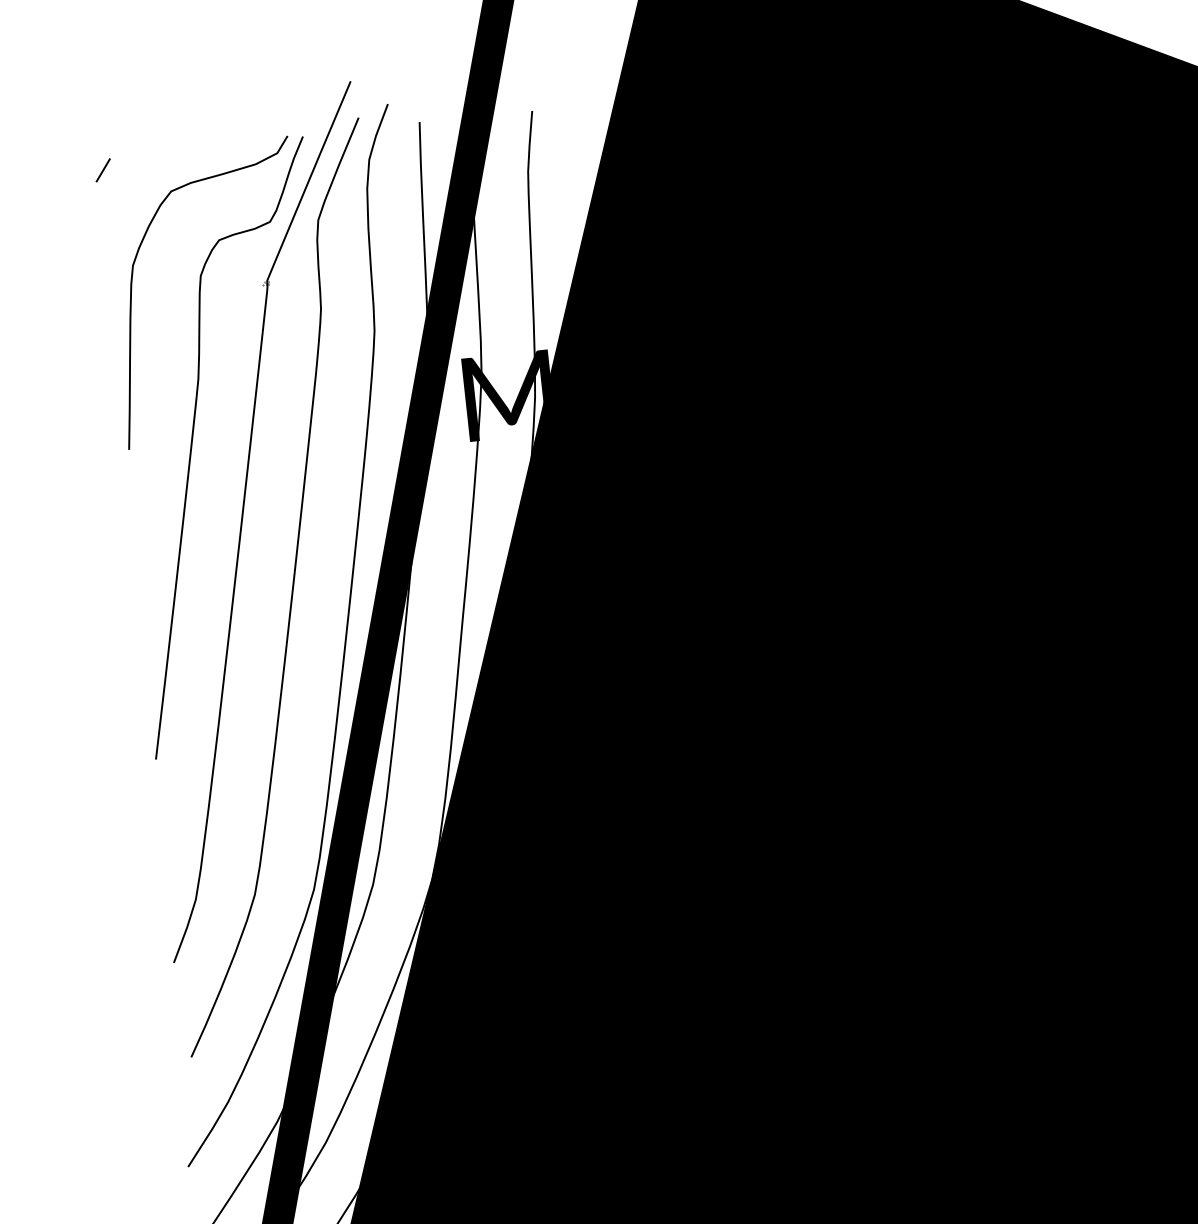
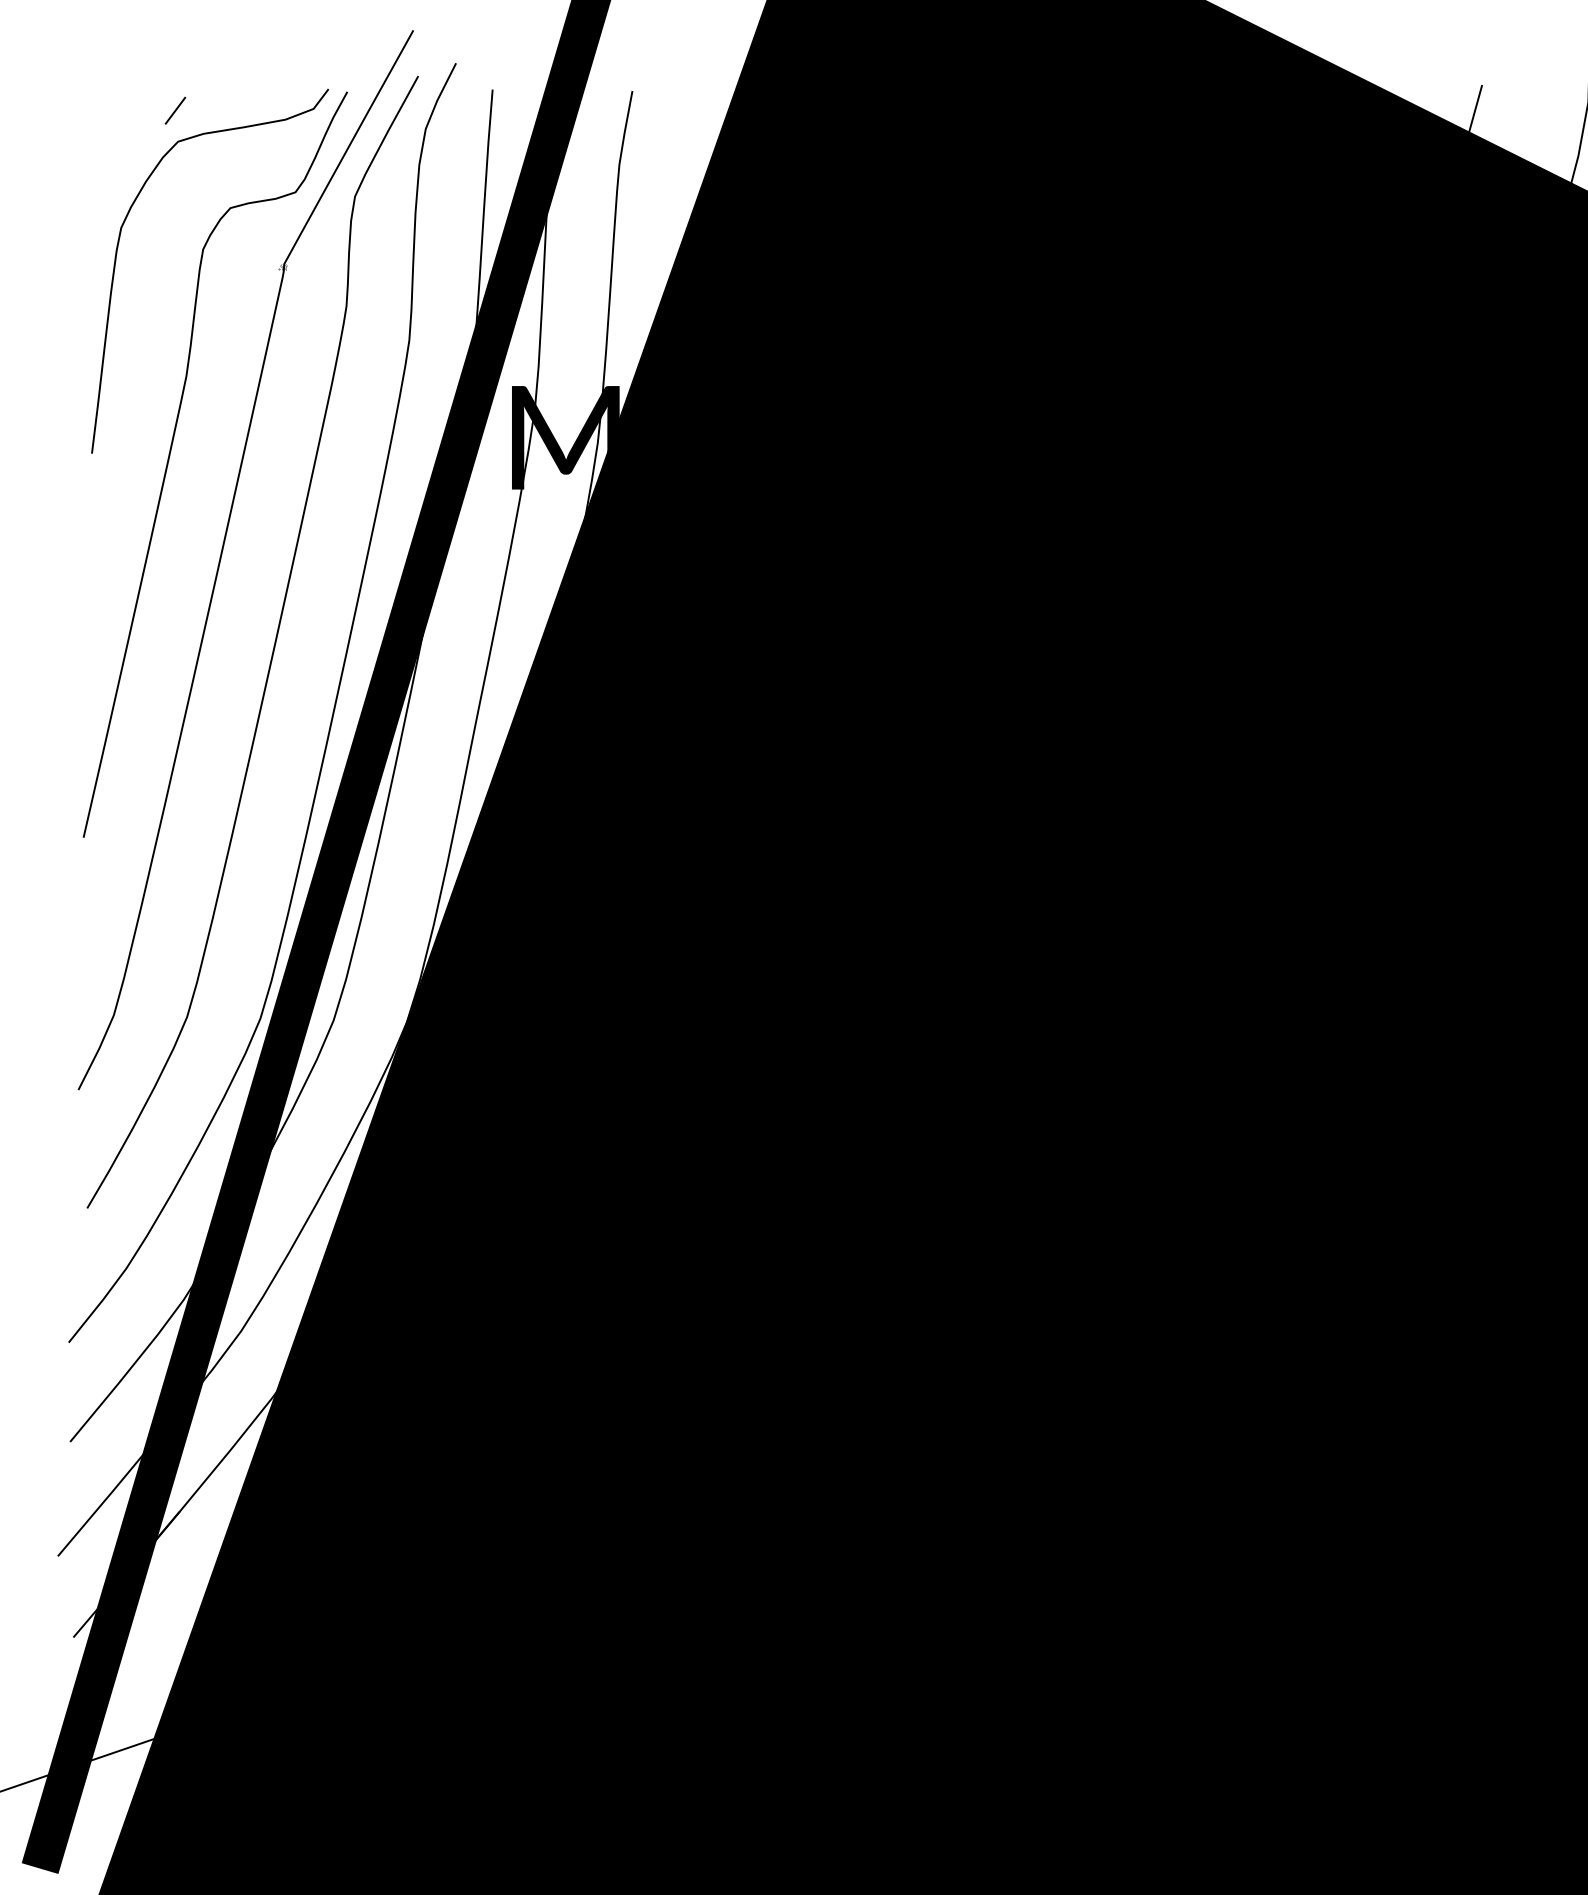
line: (103, 170) -> (175, 110), moved

